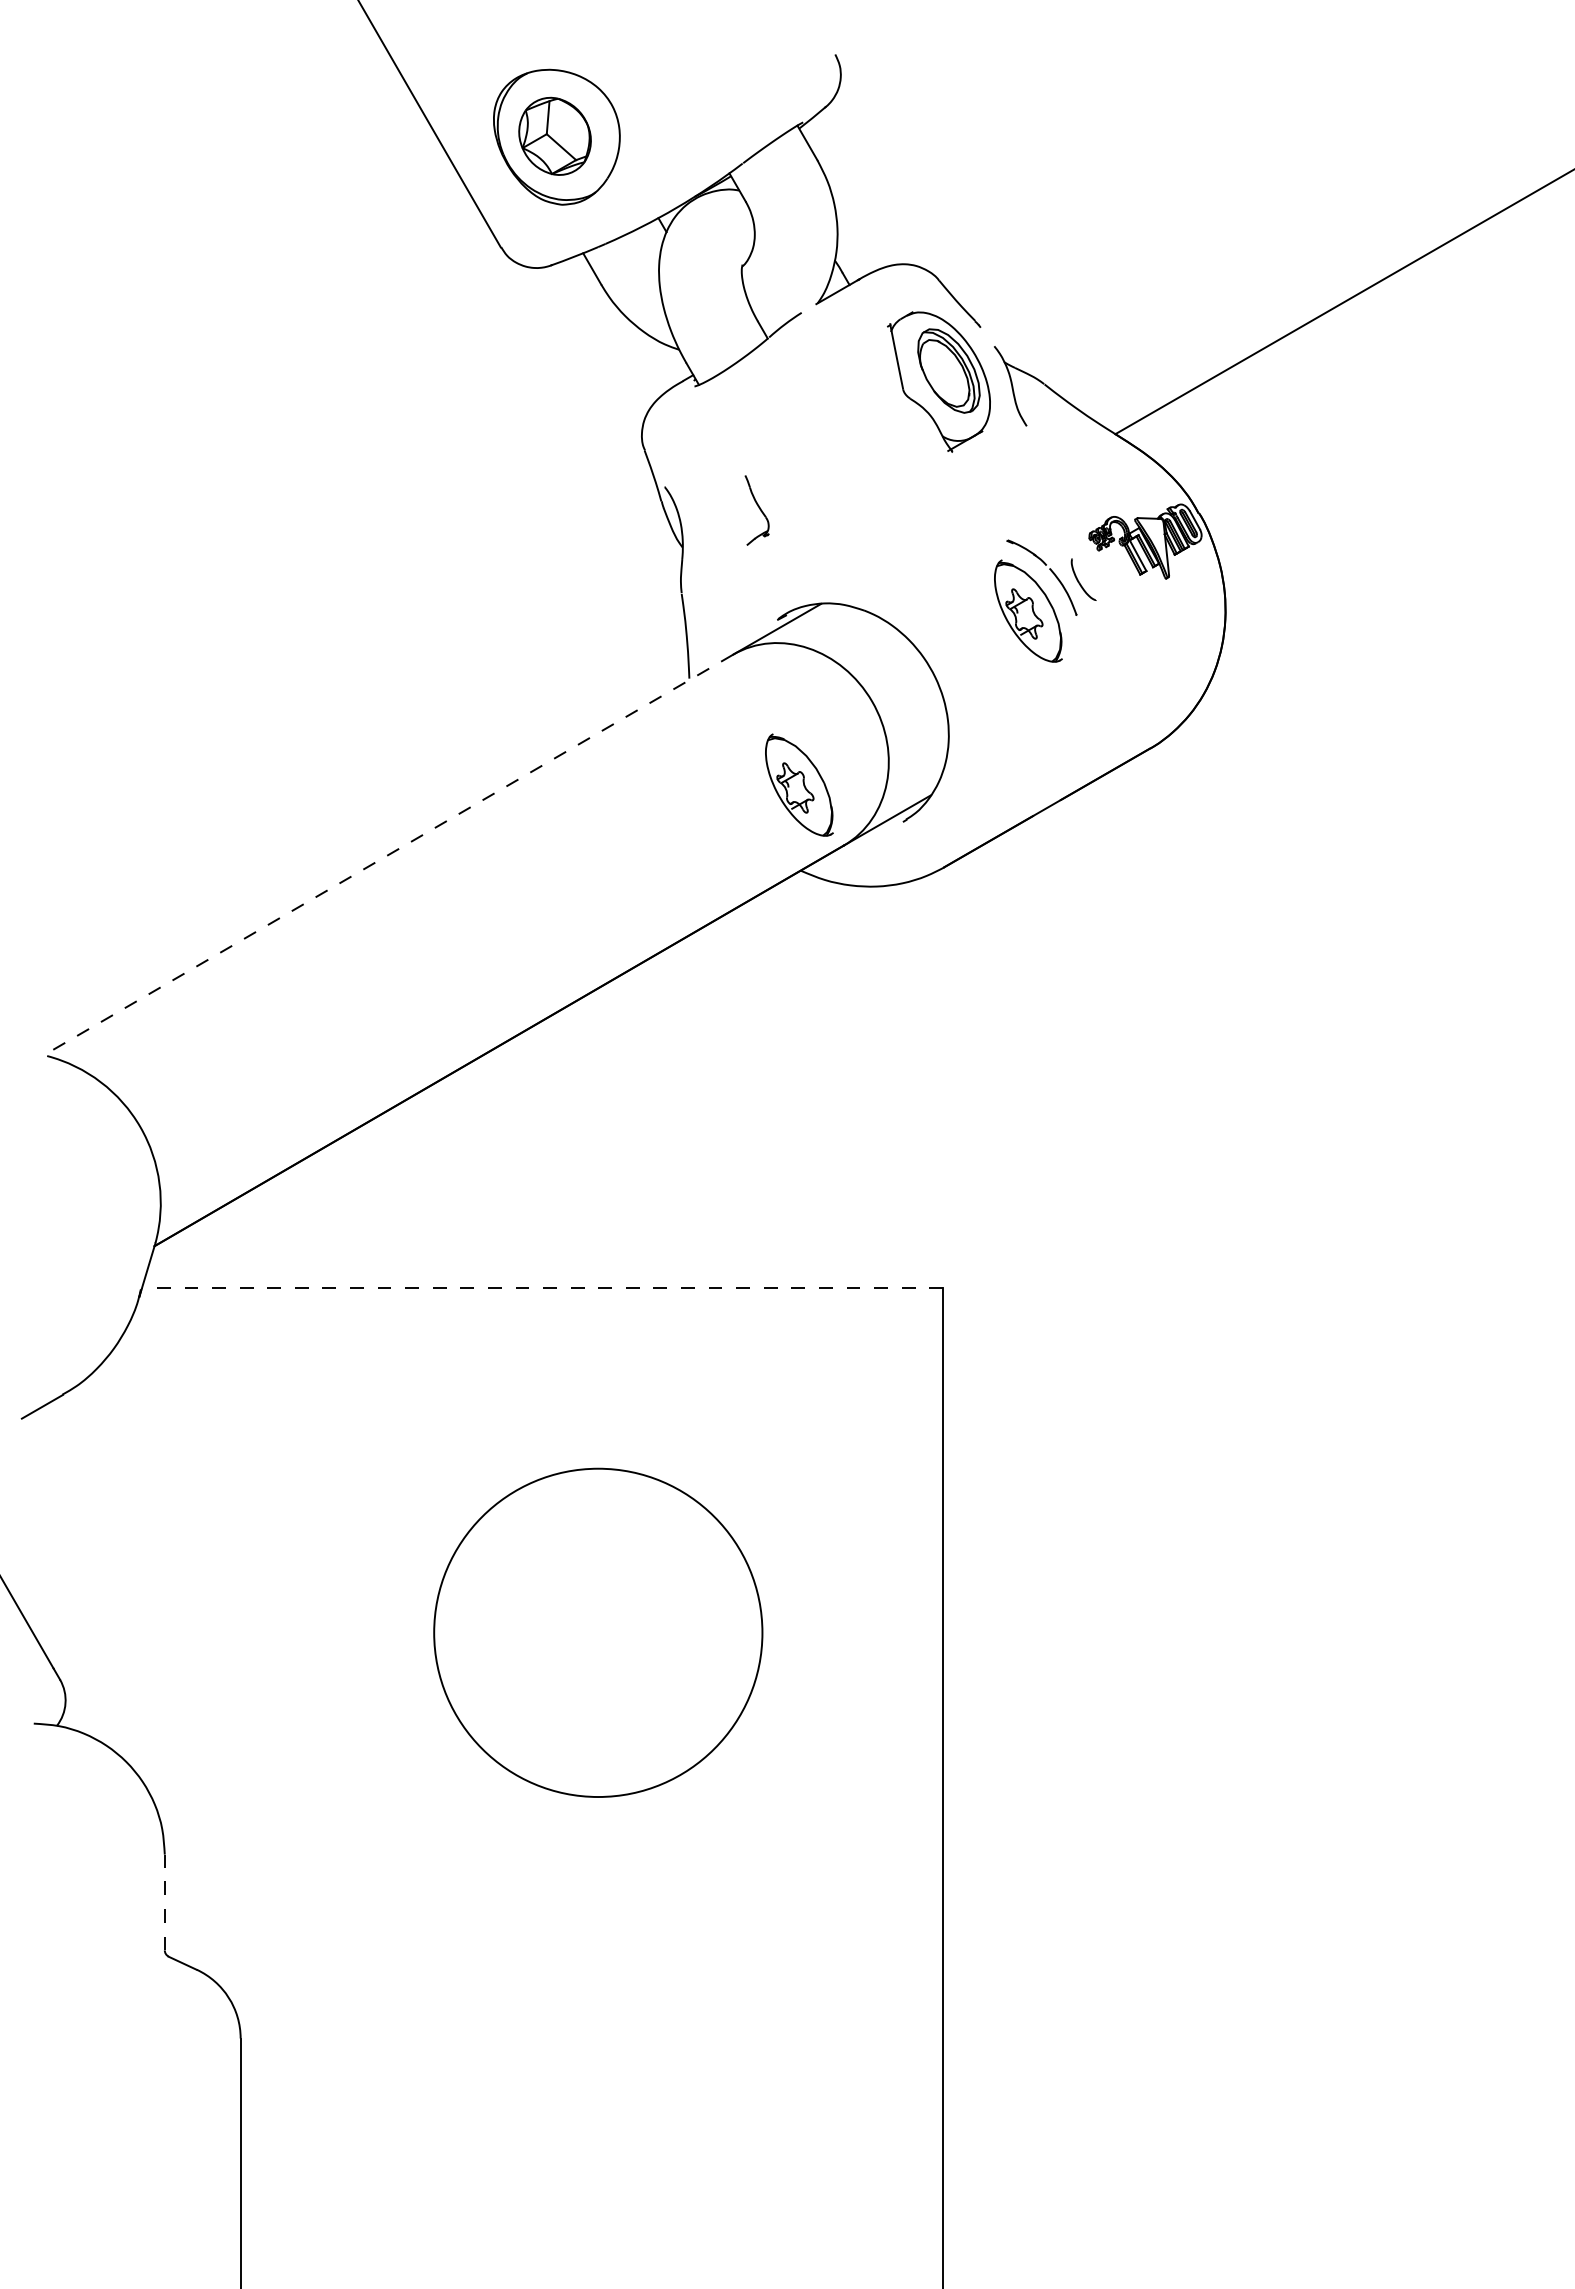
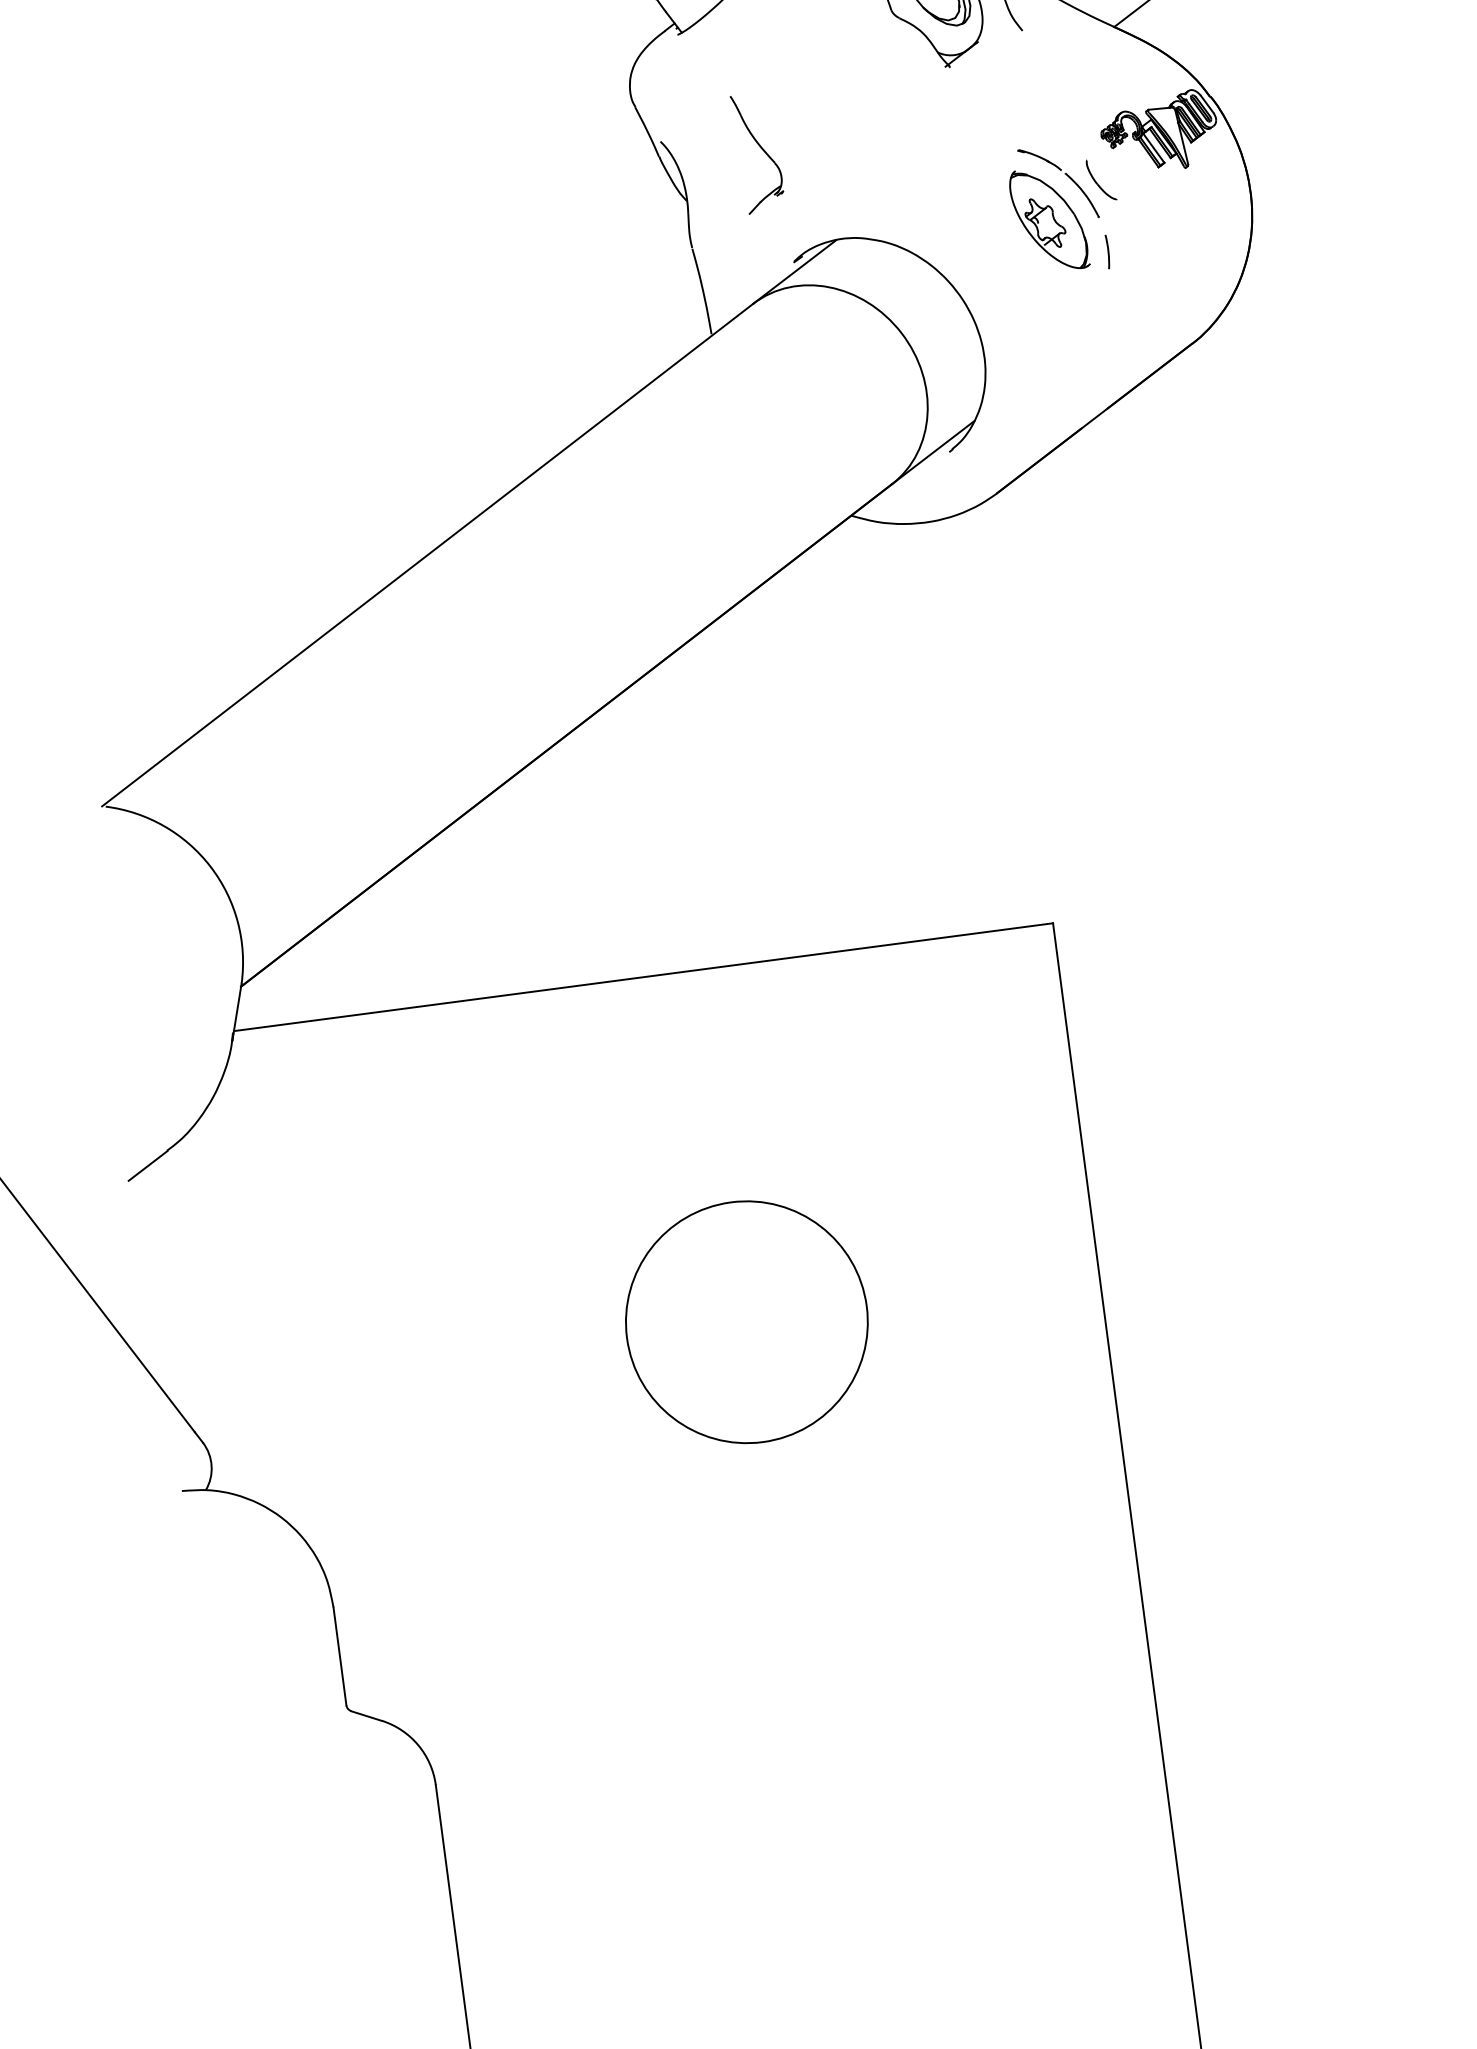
part: (756, 510) -> (757, 153), size x1.67
arc: (1080, 649) -> (1107, 251), added
part: (799, 784) -> (838, 427), removed
line: (388, 855) -> (427, 555), dashed -> solid
line: (542, 1288) -> (643, 977), dashed -> solid
circle: (598, 1632) -> (747, 1321), size x0.71
line: (164, 1902) -> (339, 1656), dashed -> solid

